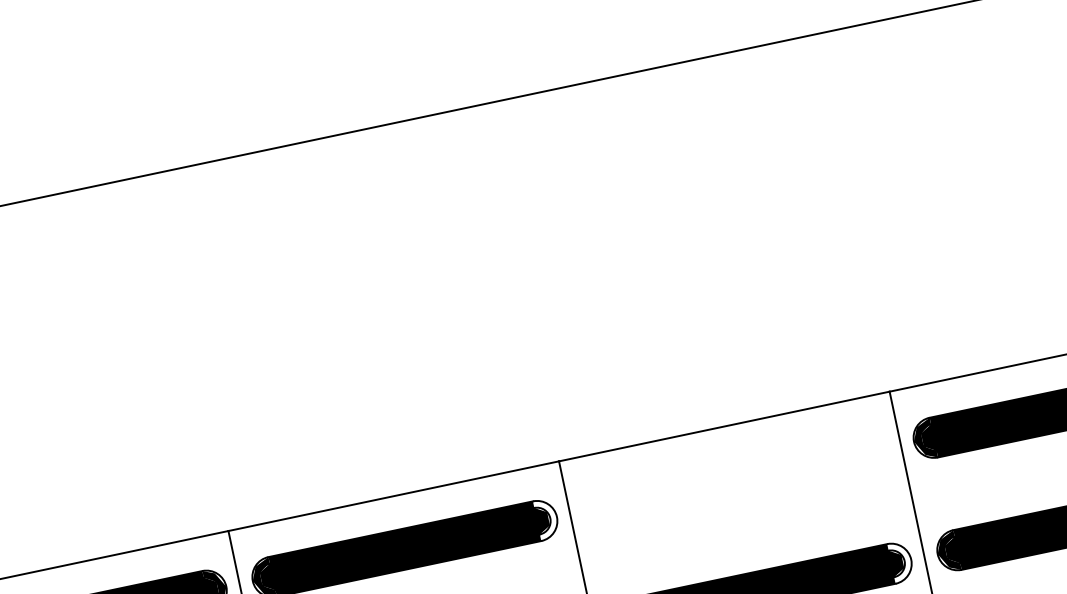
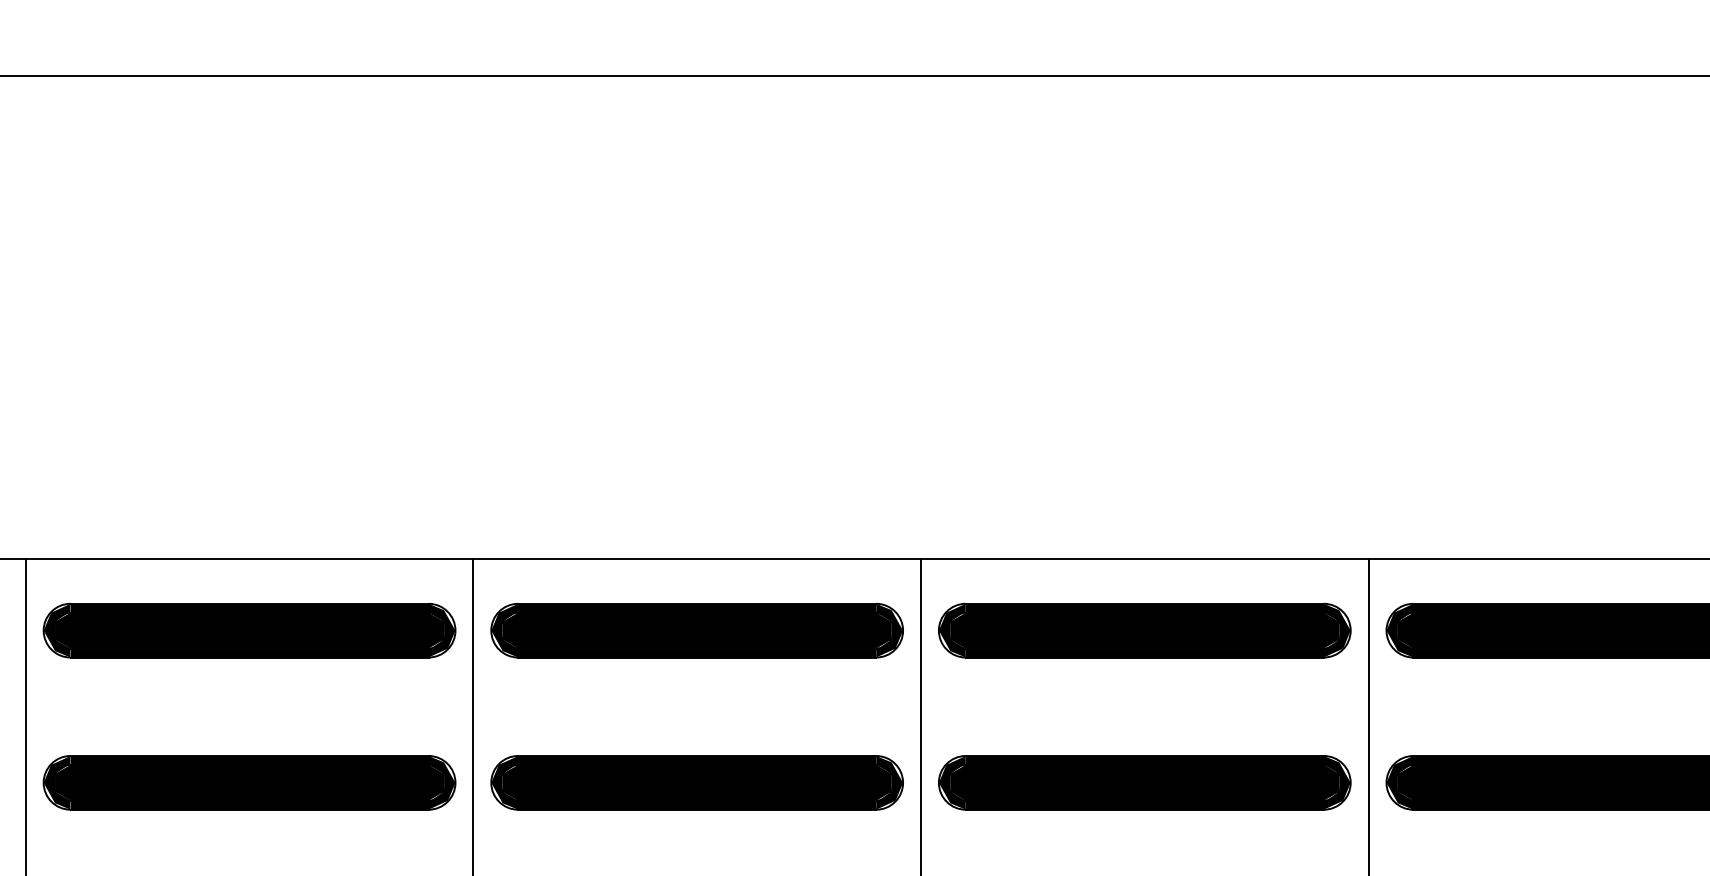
part: (735, 479) -> (1144, 630), added
fill: (546, 519) -> (889, 630), added
fill: (900, 561) -> (1336, 782), added

